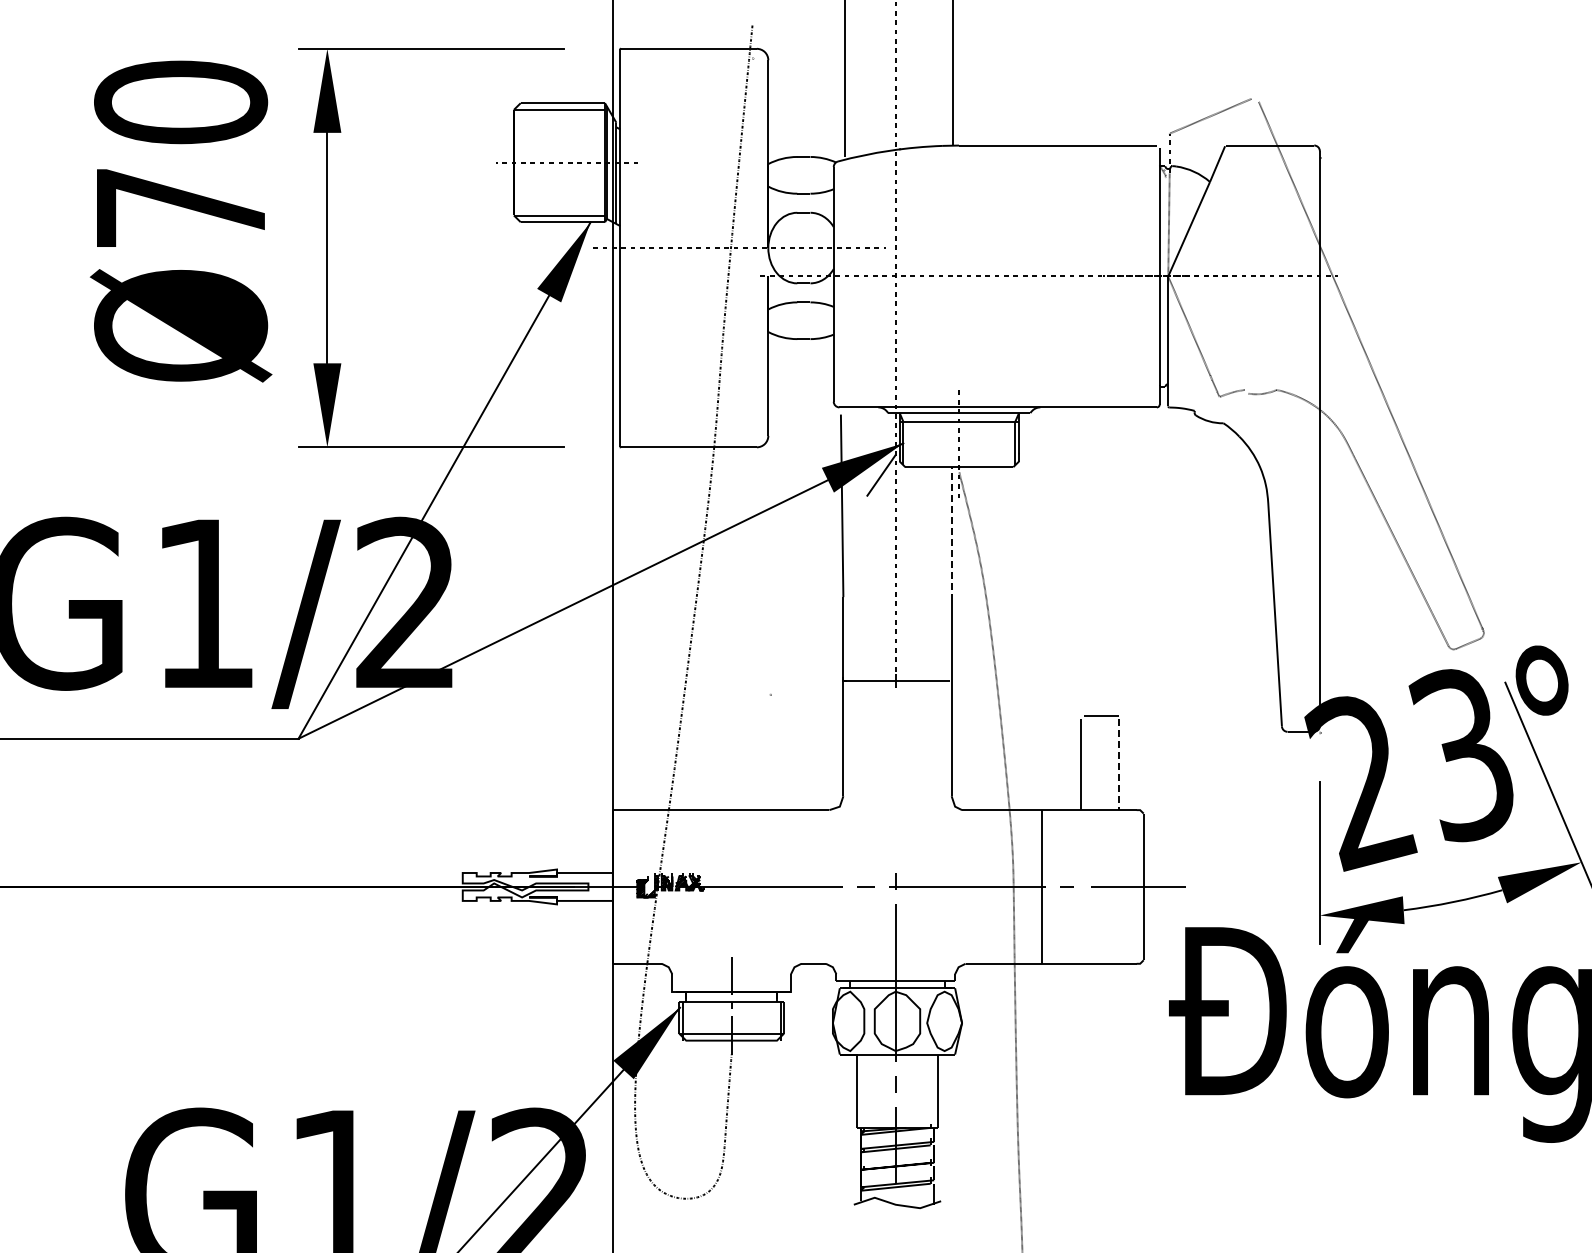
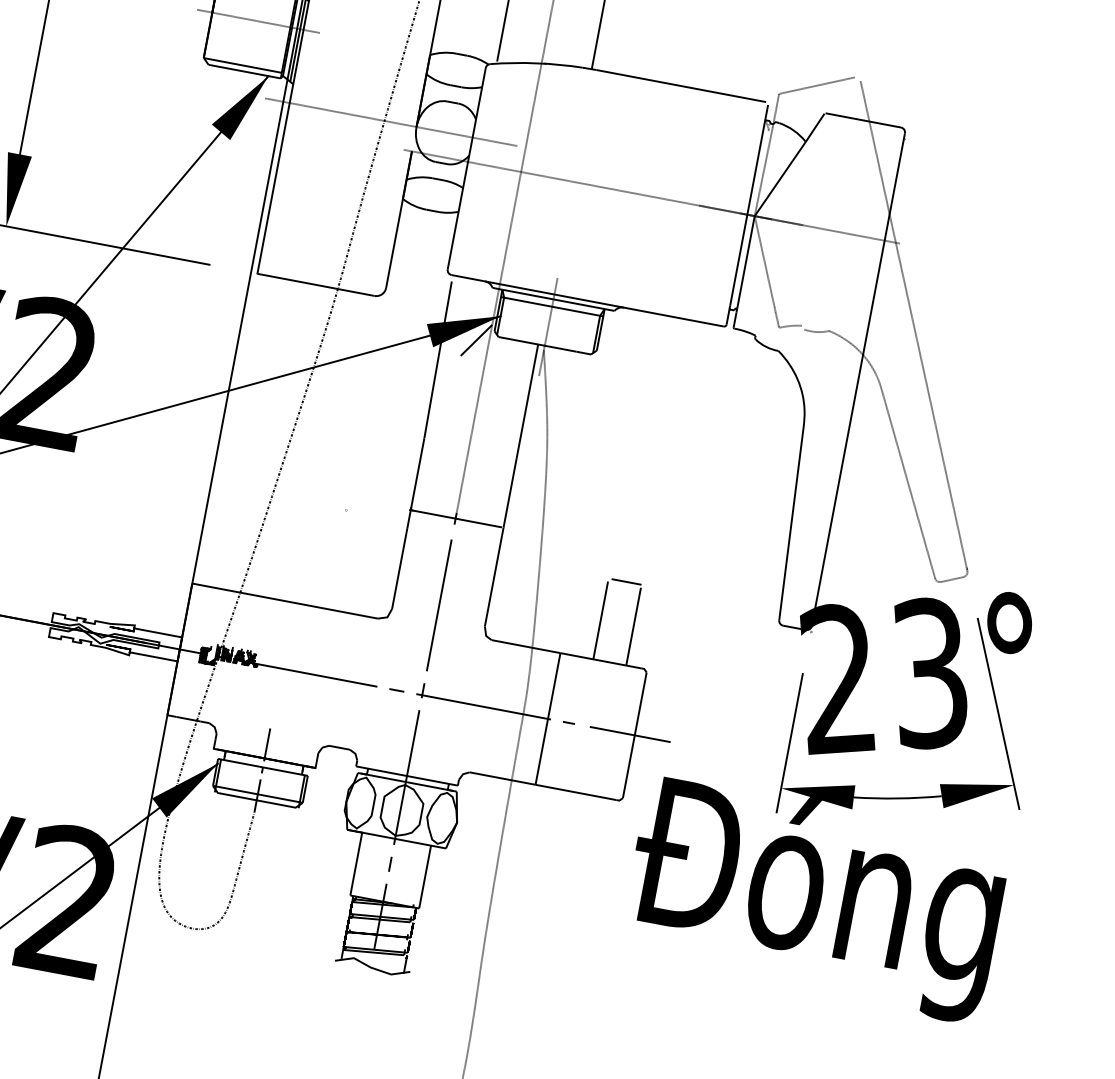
line: (951, 533) -> (527, 401), dashed -> solid
line: (1119, 765) -> (633, 627), dashed -> solid
line: (895, 781) -> (439, 604), added

